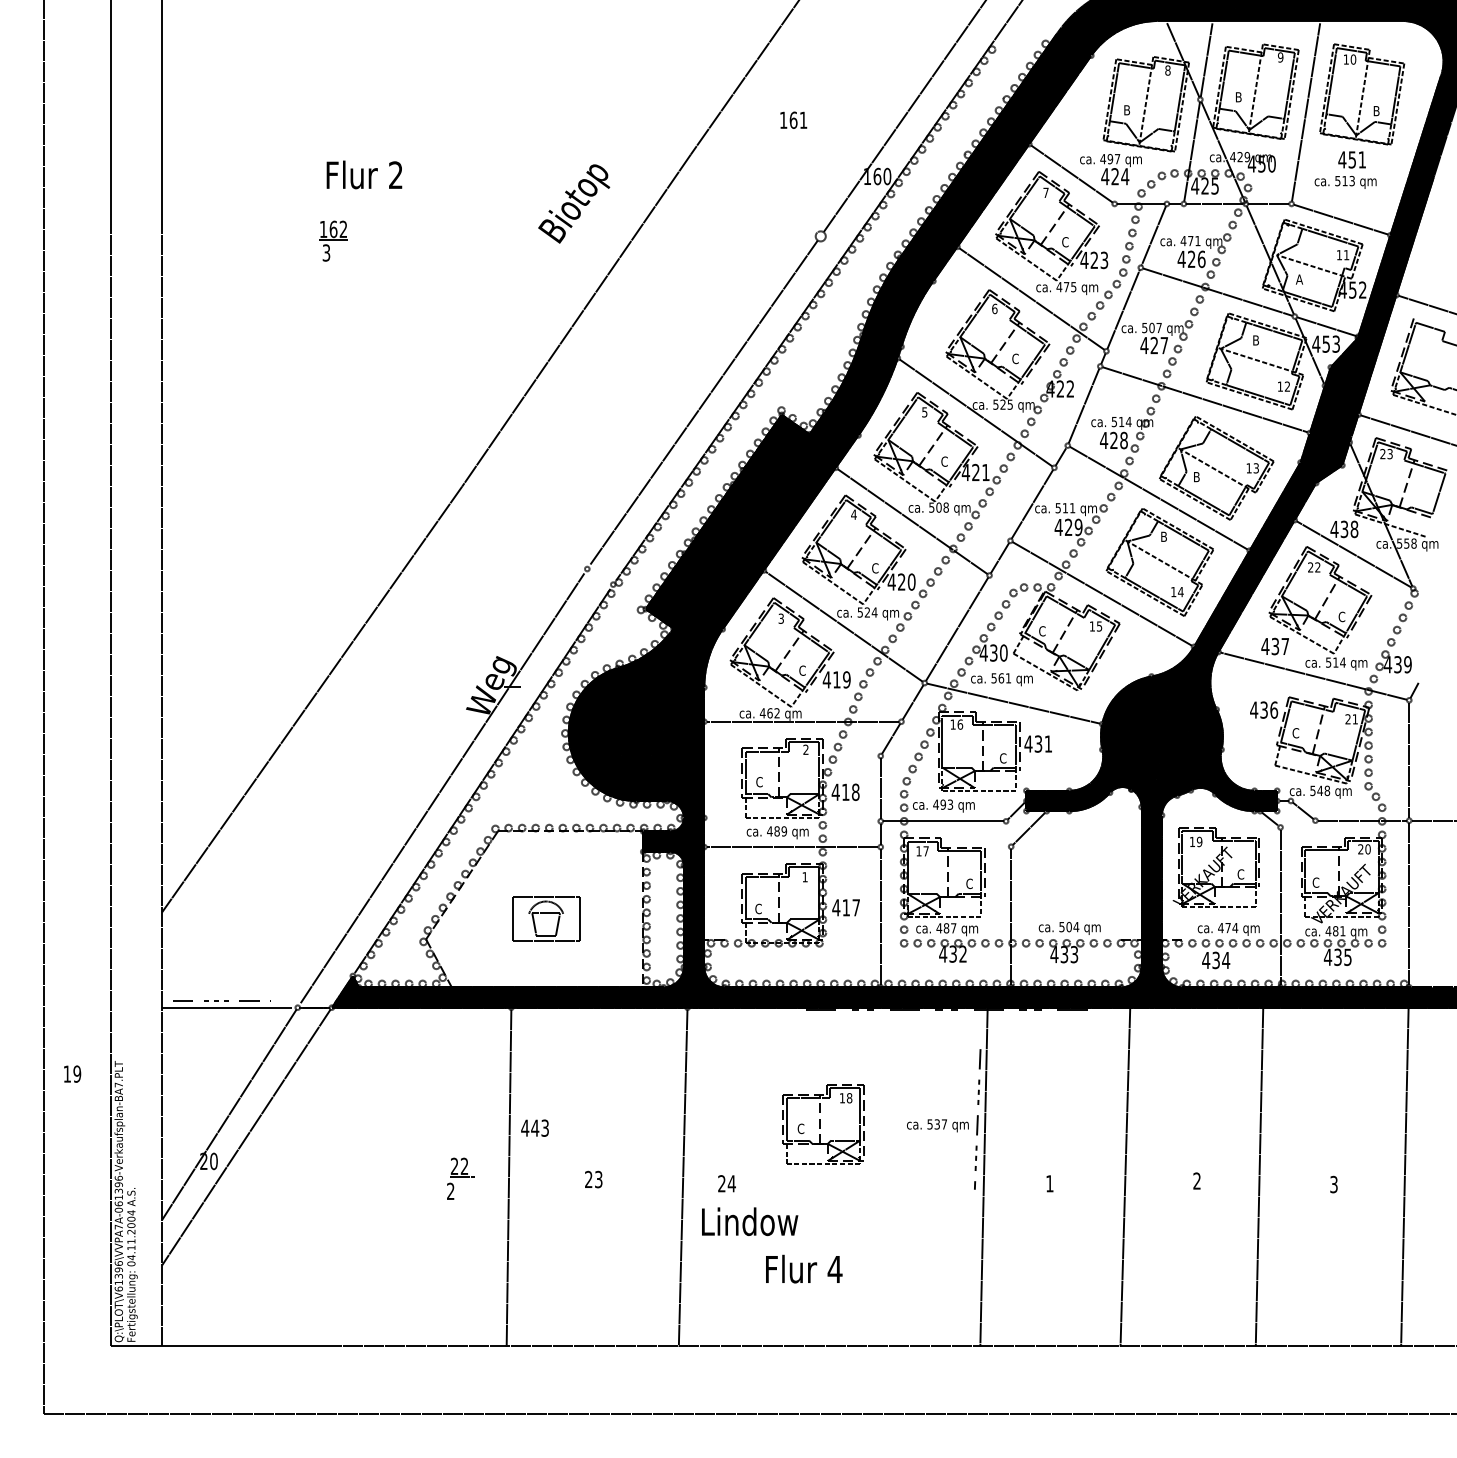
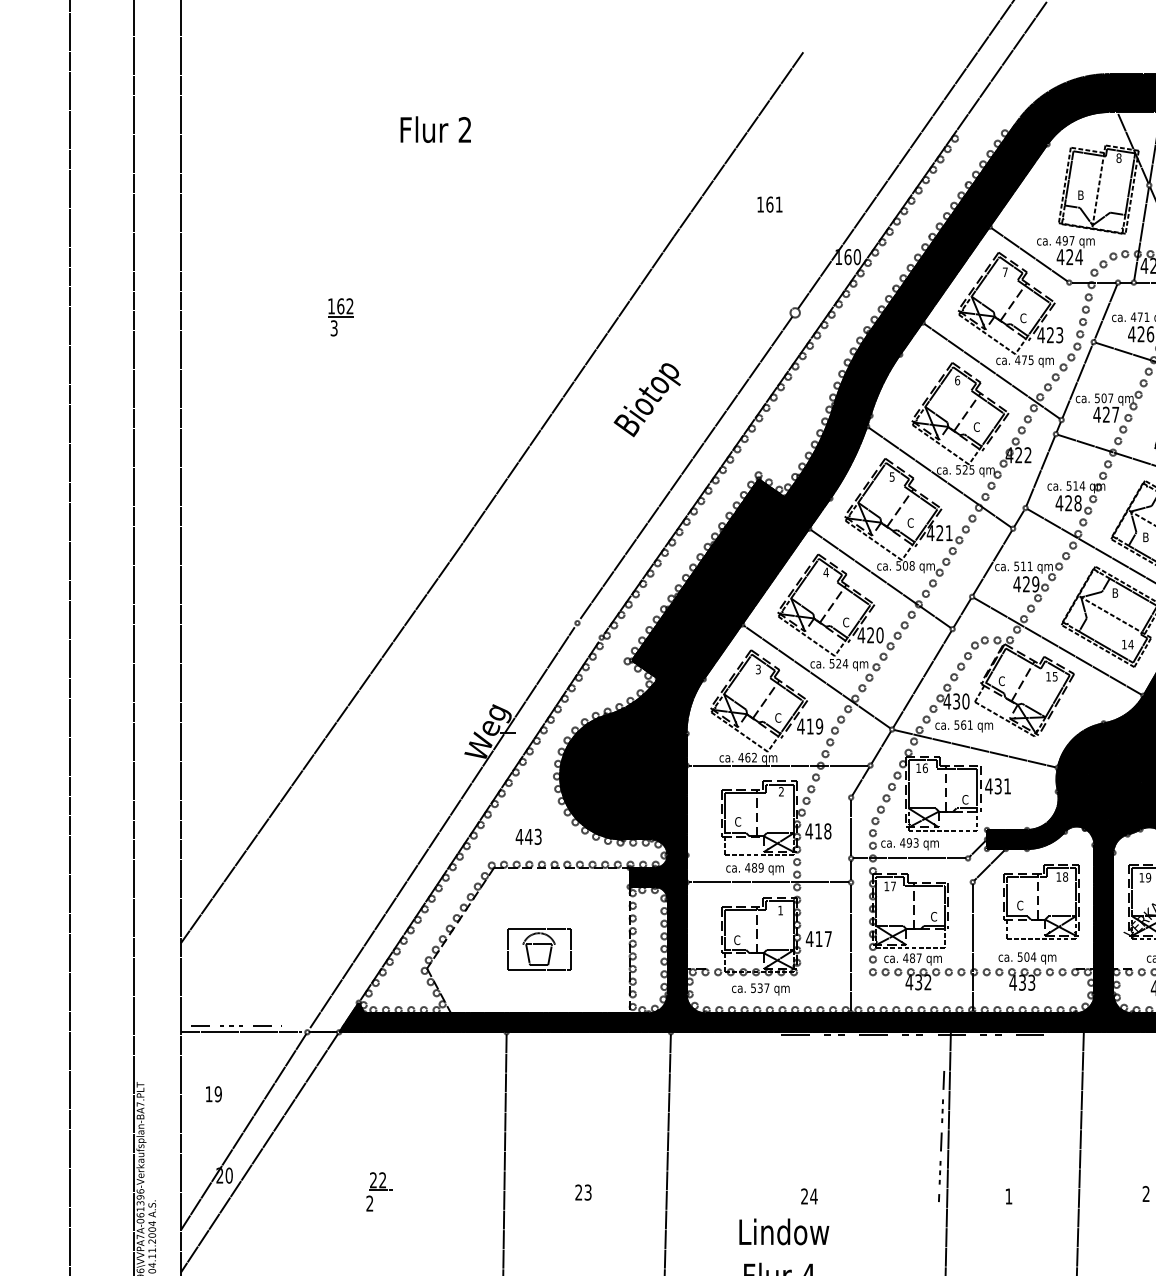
text: (364, 174) -> (435, 129), moved
text: (574, 203) -> (647, 399), moved
text: (72, 1073) -> (213, 1093), moved
part: (823, 1124) -> (1041, 901), moved
text: (937, 1125) -> (760, 989), moved
text: (534, 1127) -> (528, 836), moved
part: (460, 1178) -> (378, 1191), moved
text: (726, 1183) -> (808, 1196), moved
text: (750, 1221) -> (784, 1231), moved

